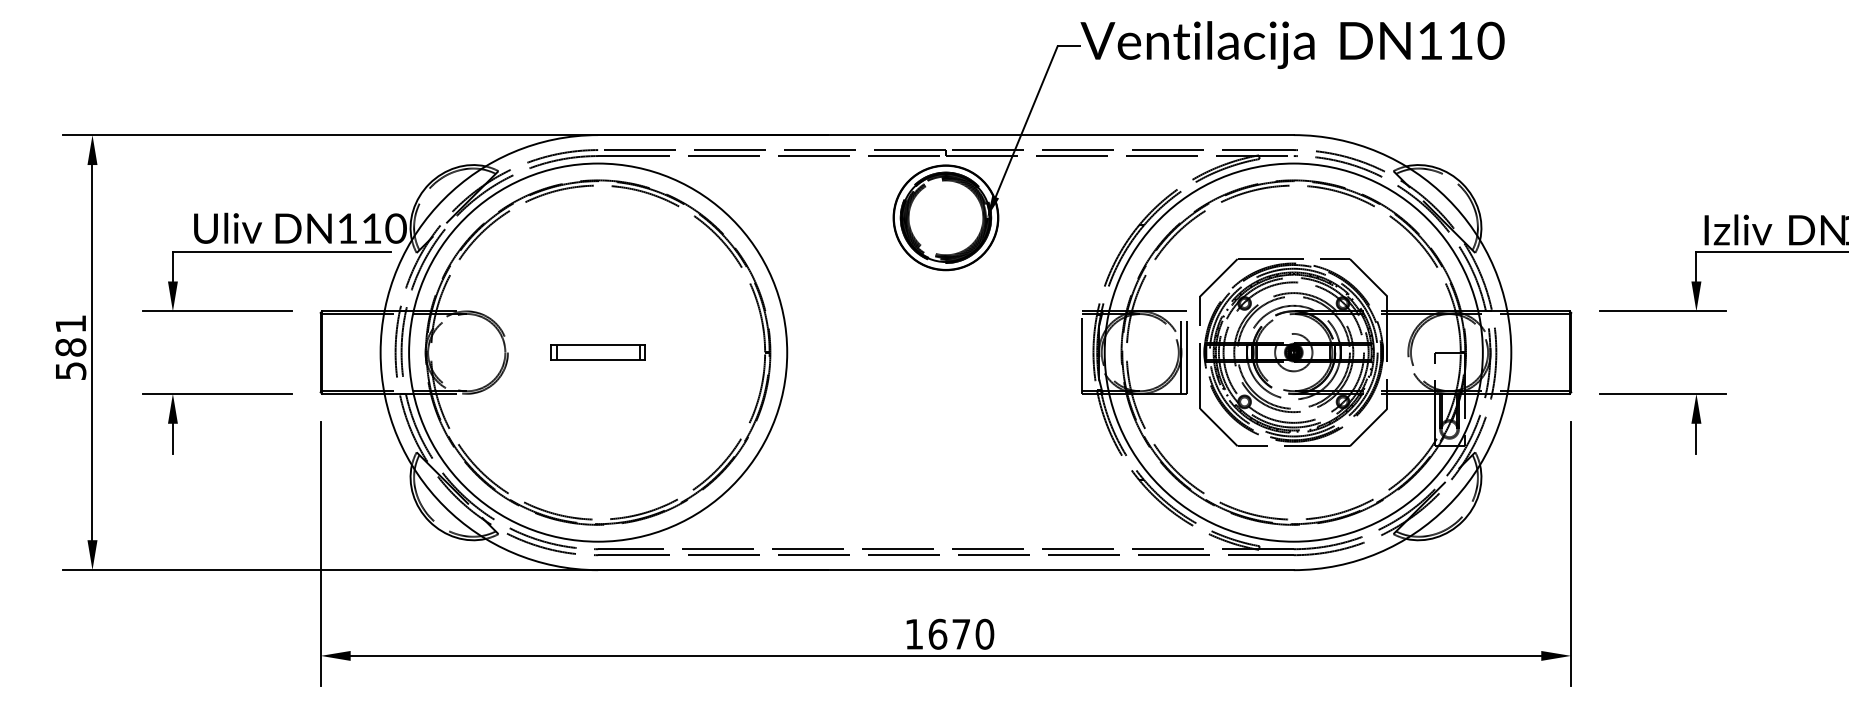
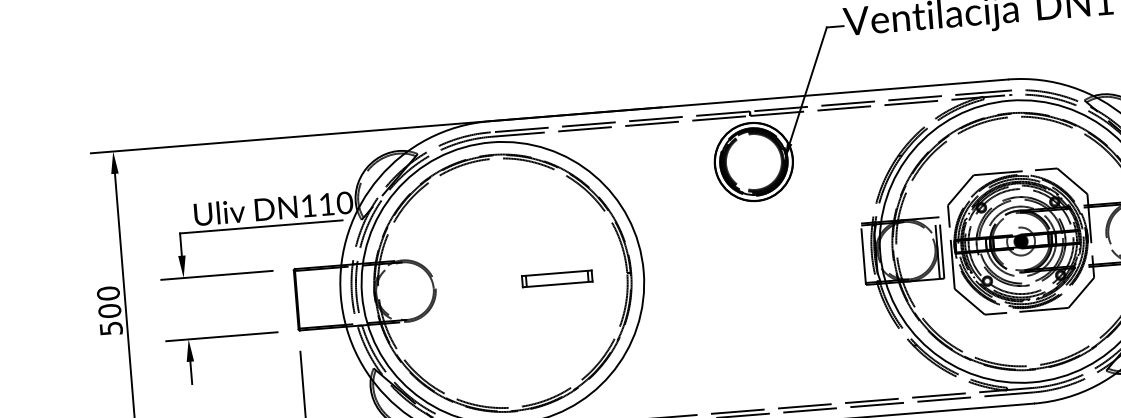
text: (70, 335) -> (108, 302), 581 -> 500
part: (597, 352) -> (556, 278), moved

